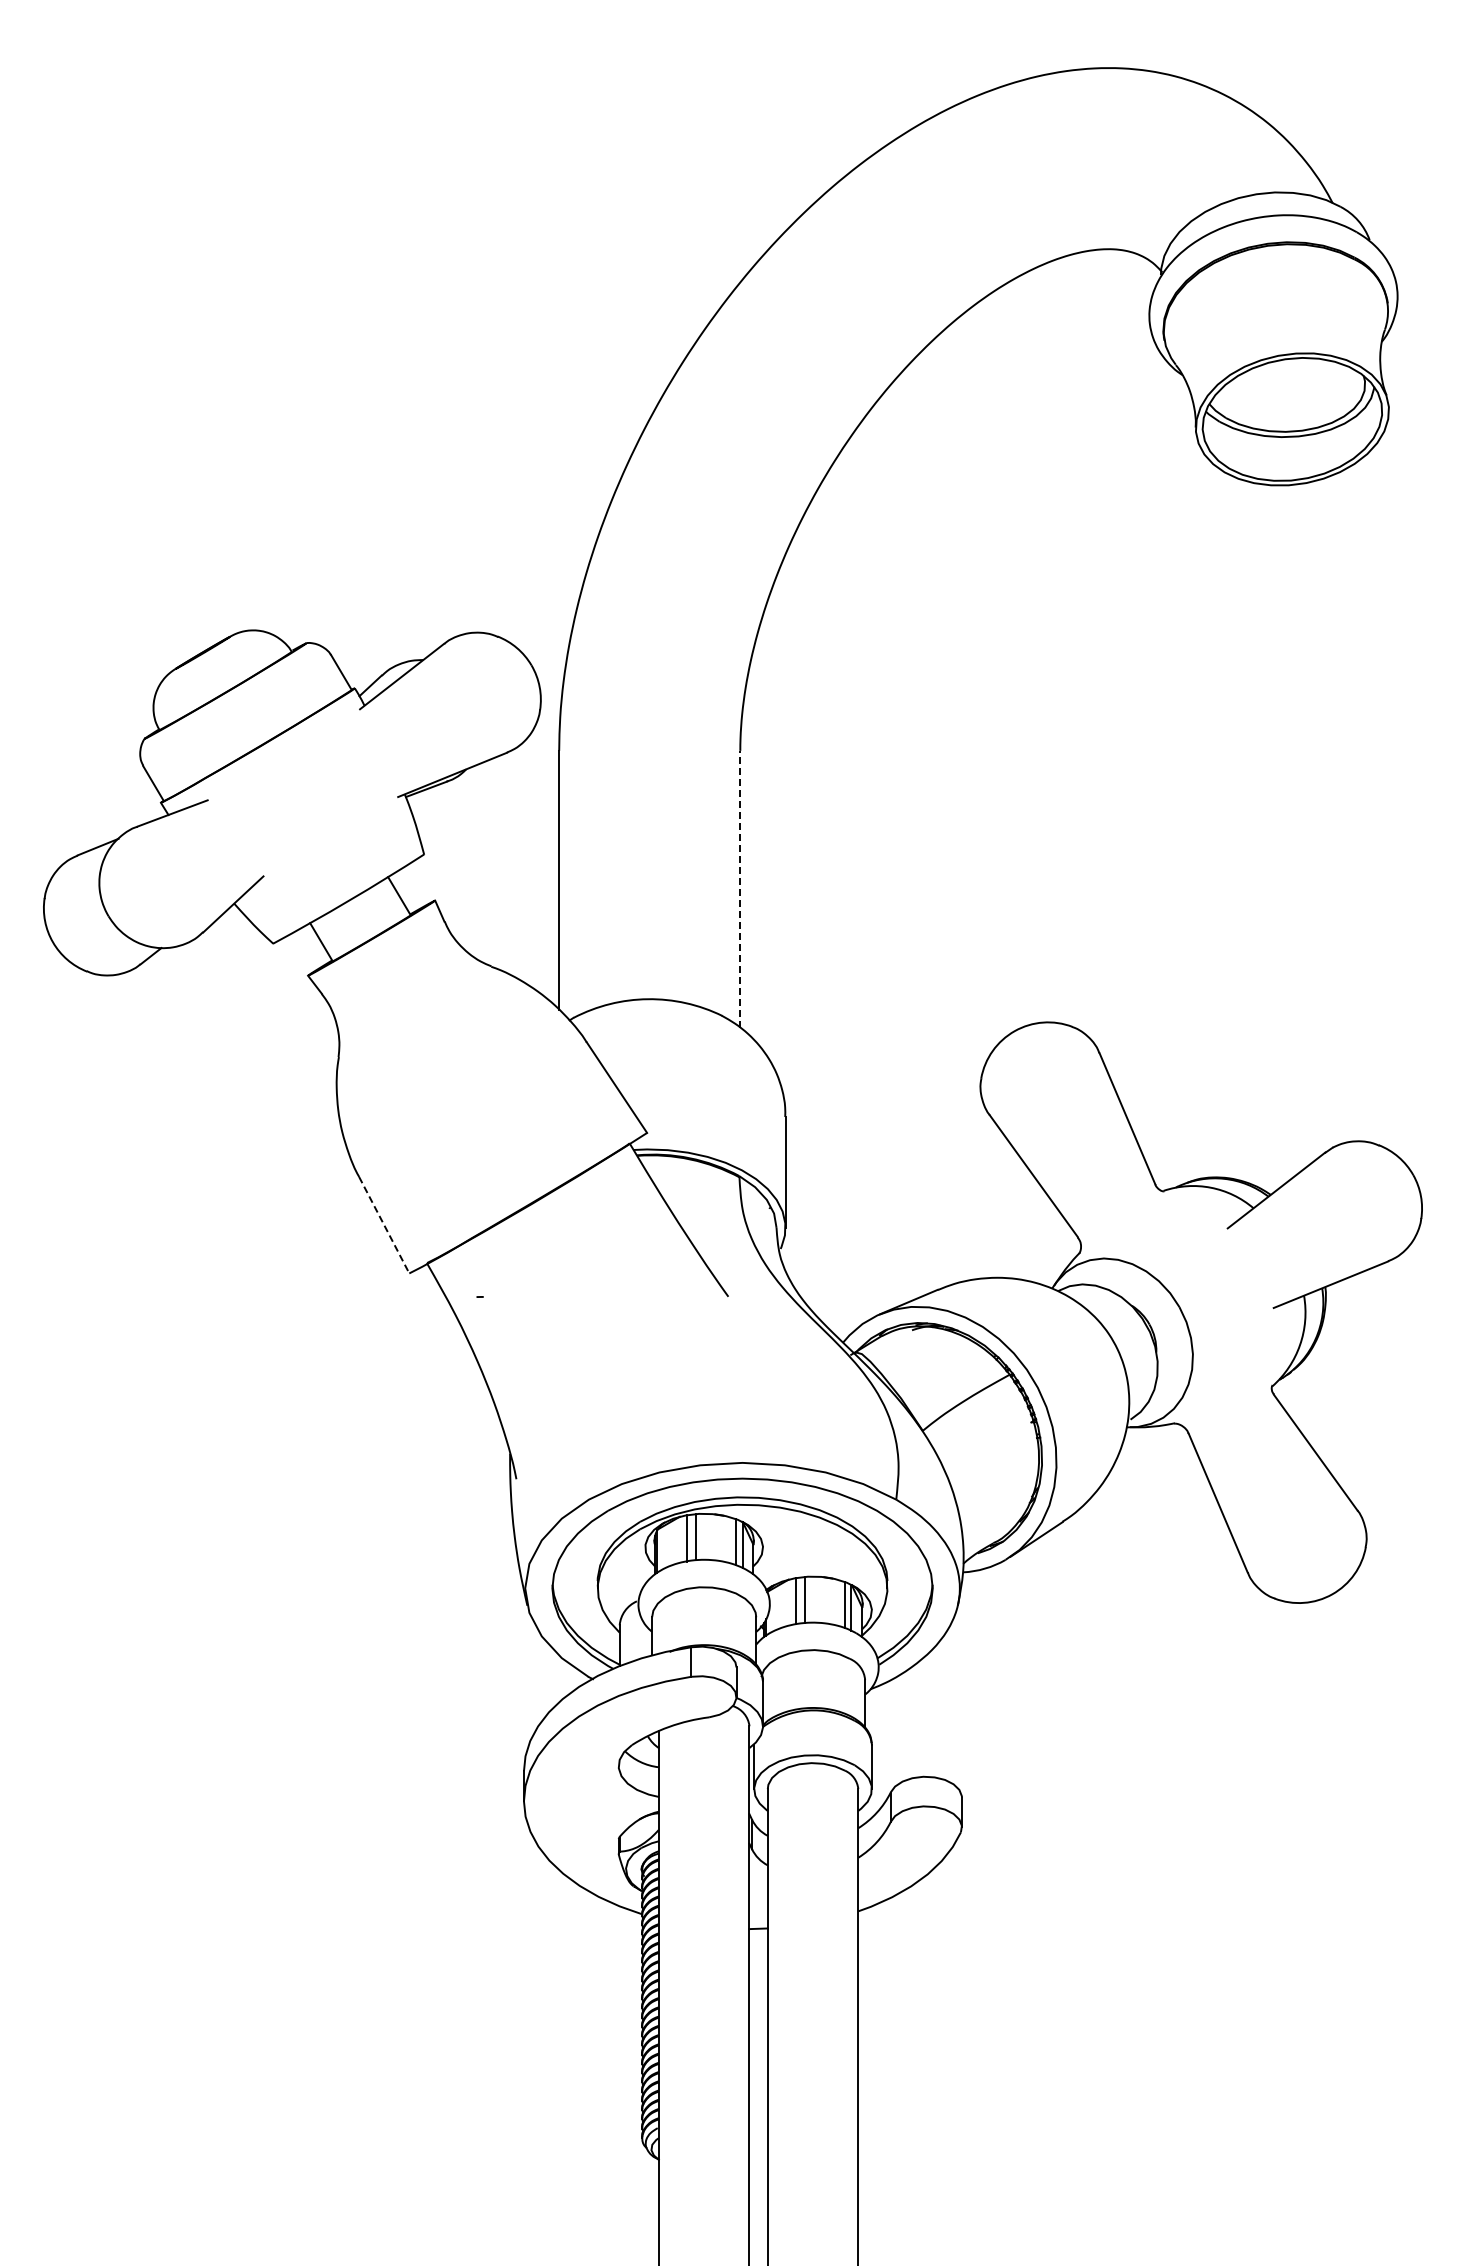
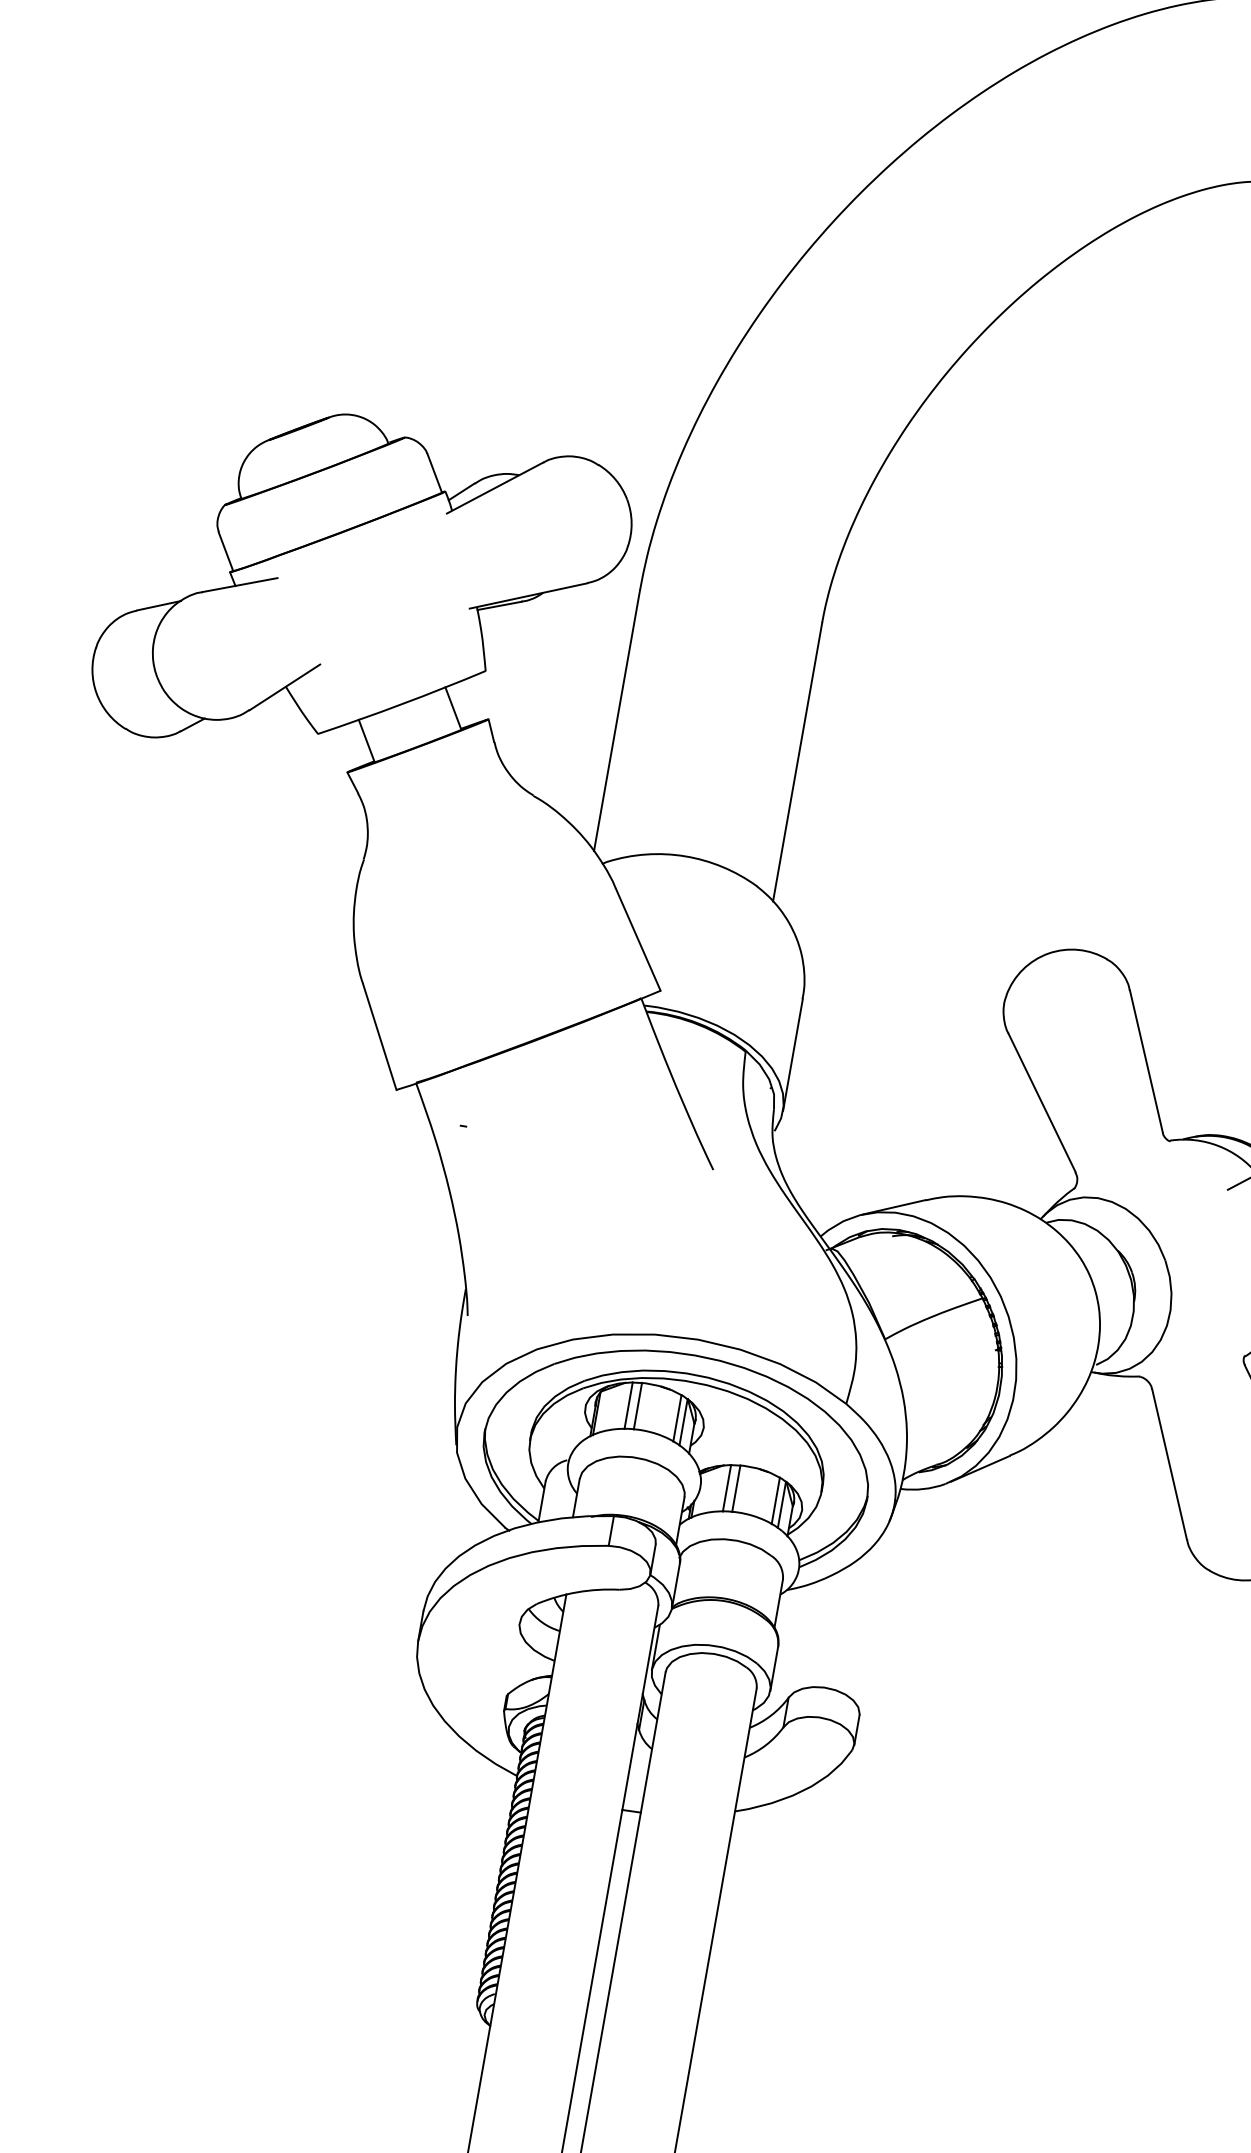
line: (740, 888) -> (797, 761), dashed -> solid
line: (384, 1225) -> (379, 1037), dashed -> solid

